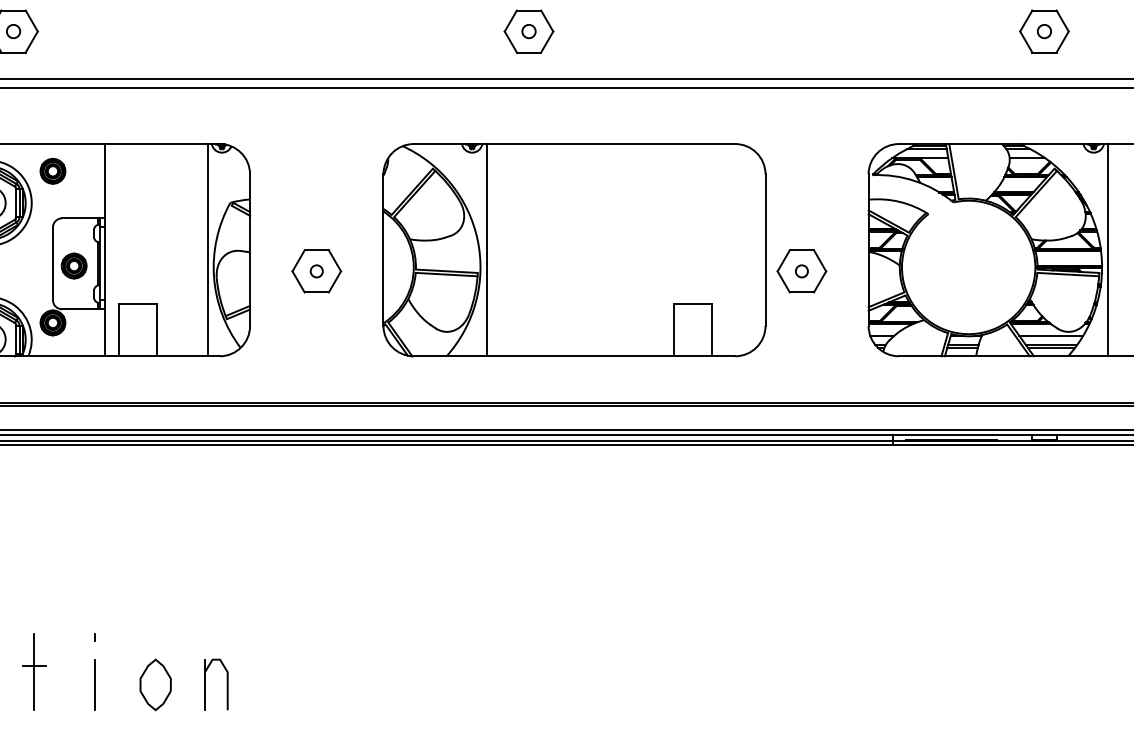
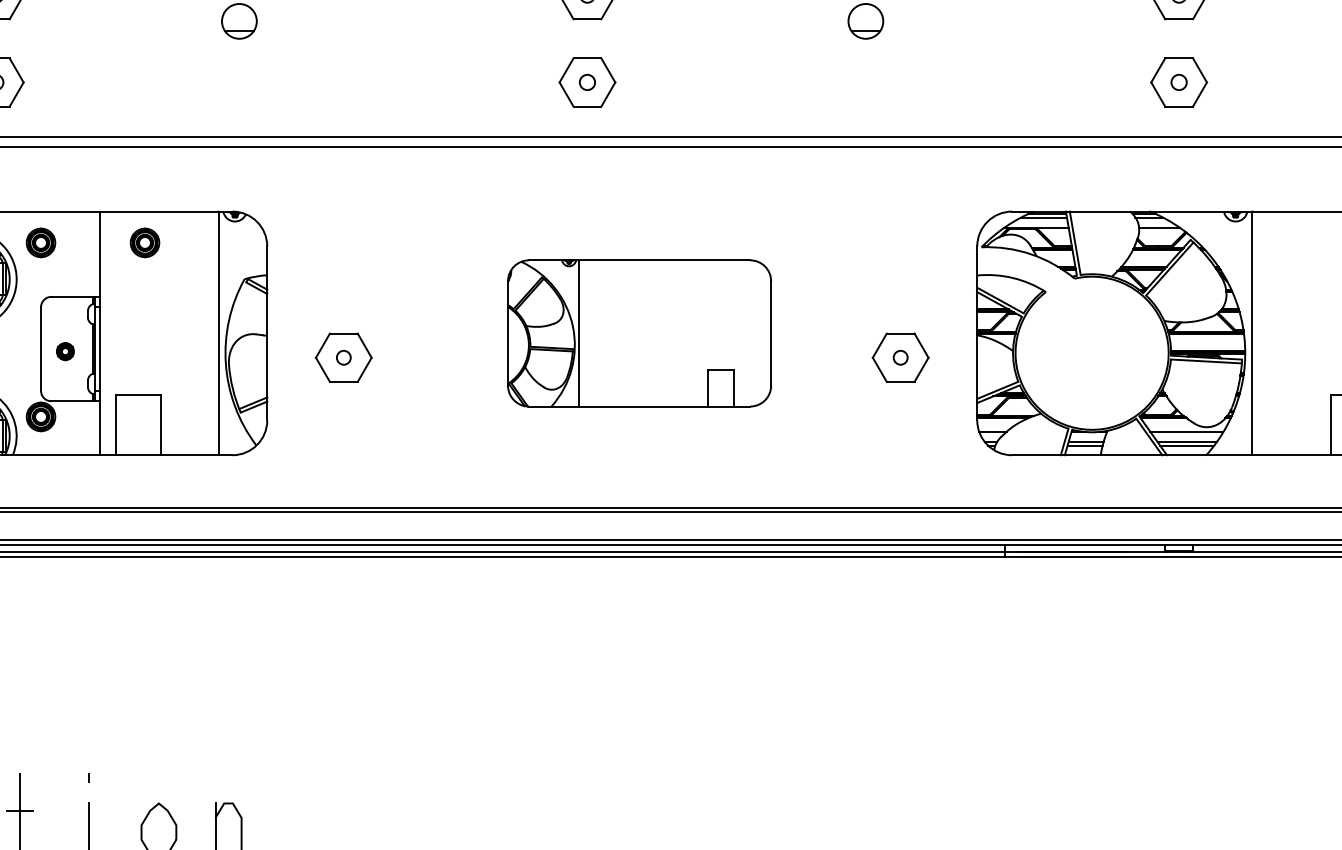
part: (143, 170) -> (144, 242), added
part: (574, 250) -> (639, 333), size x0.6
part: (74, 265) -> (65, 351), size x0.6

